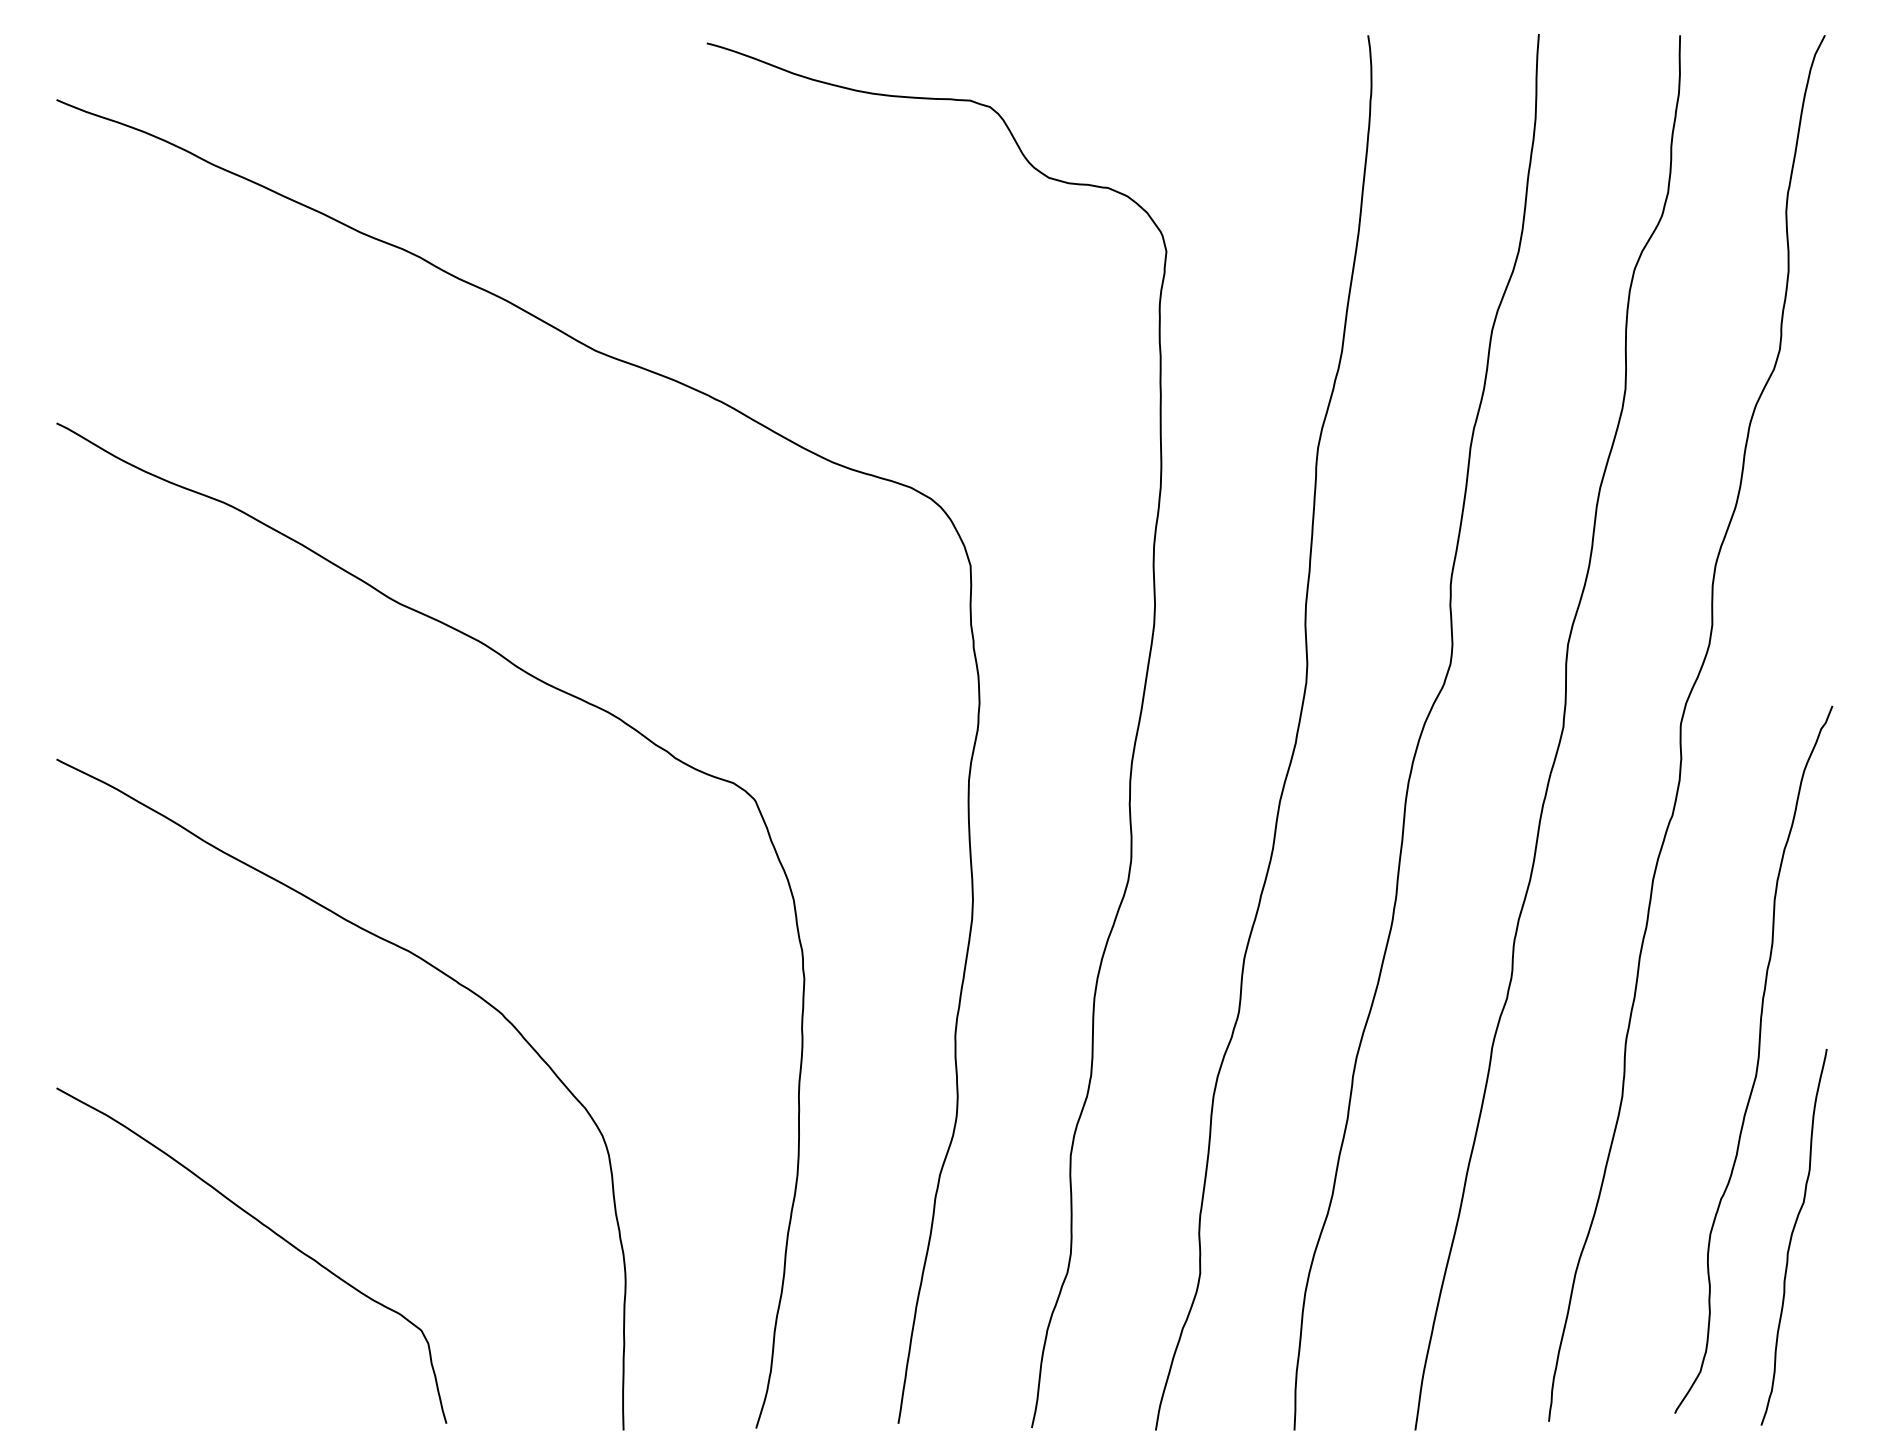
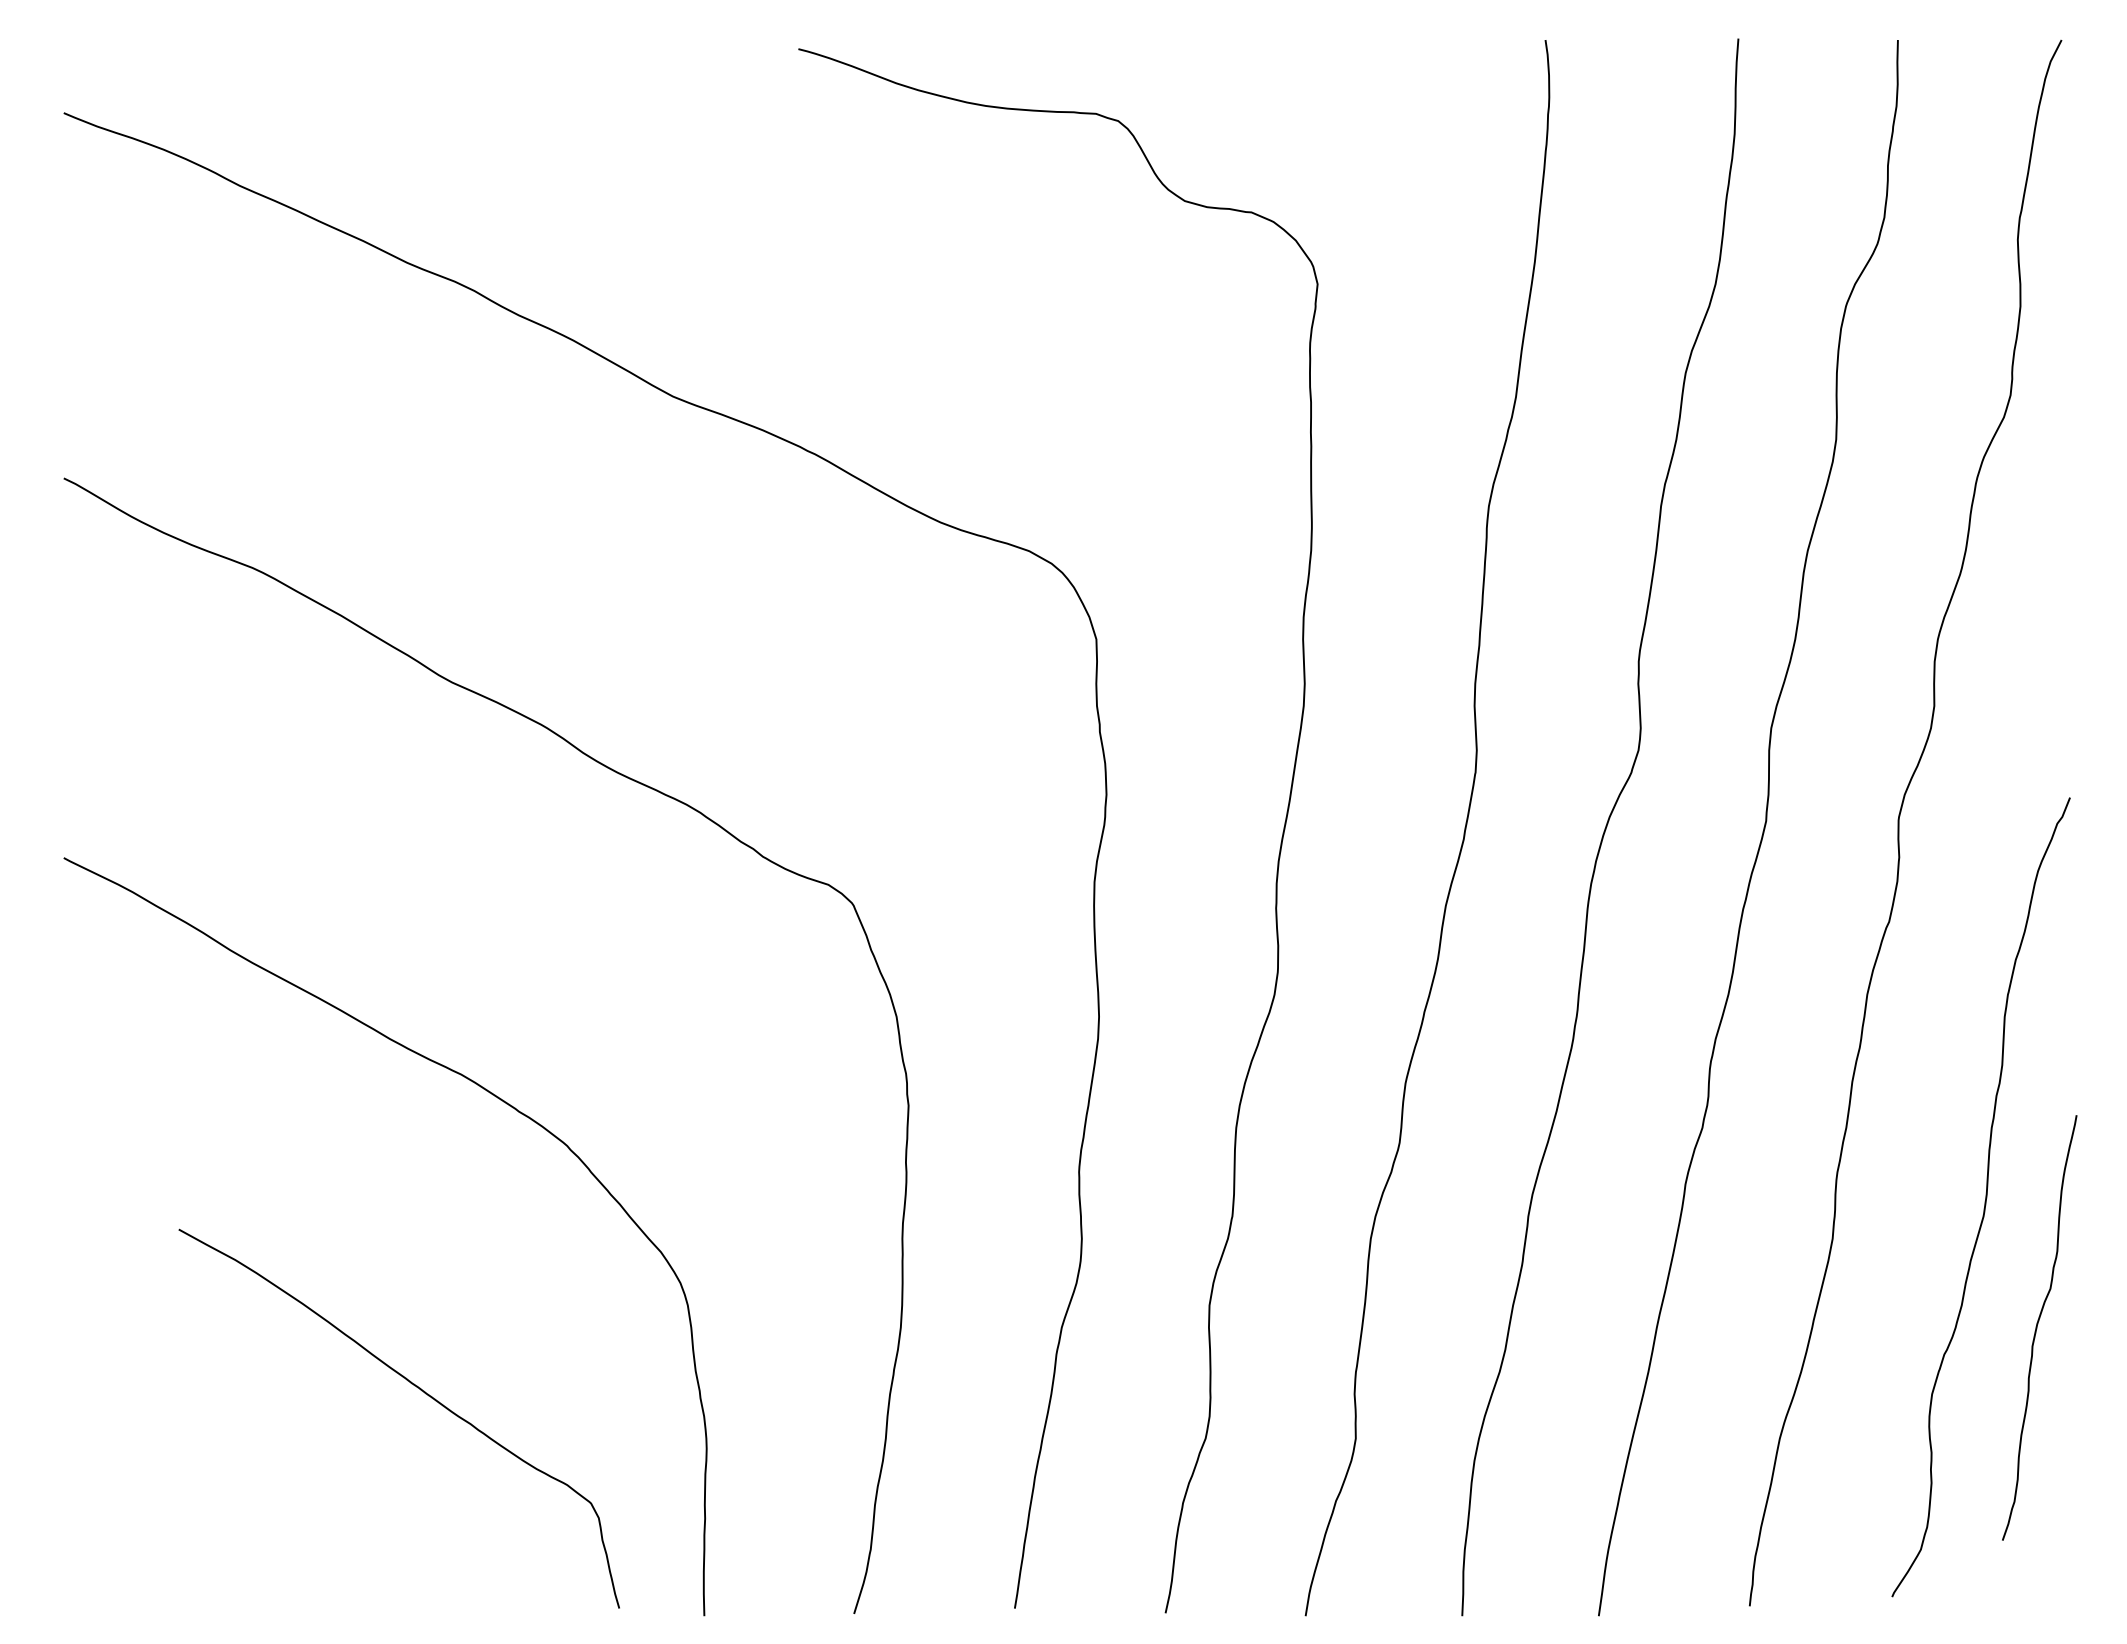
curve: (271, 1231) -> (421, 1391), moved
curve: (1792, 1236) -> (2037, 1327), moved

